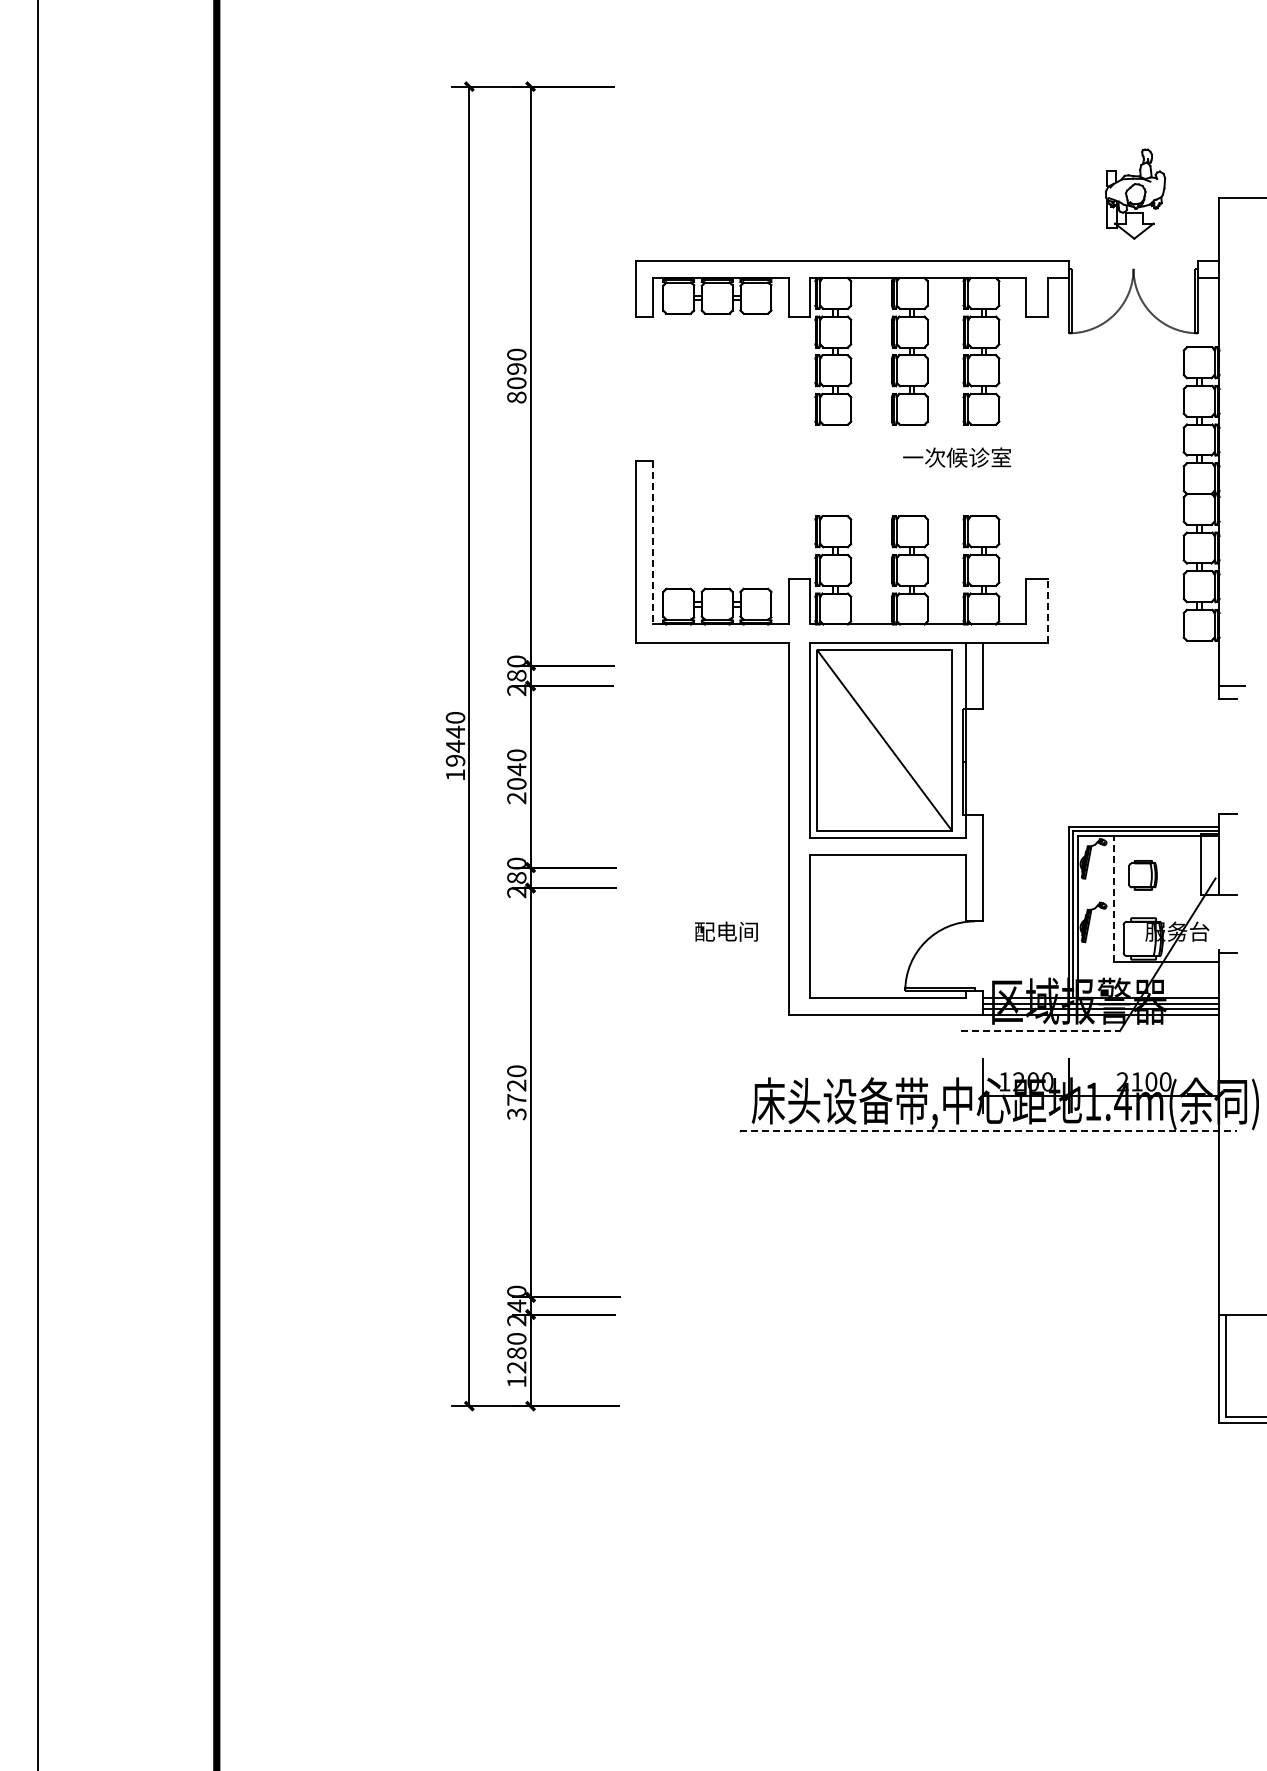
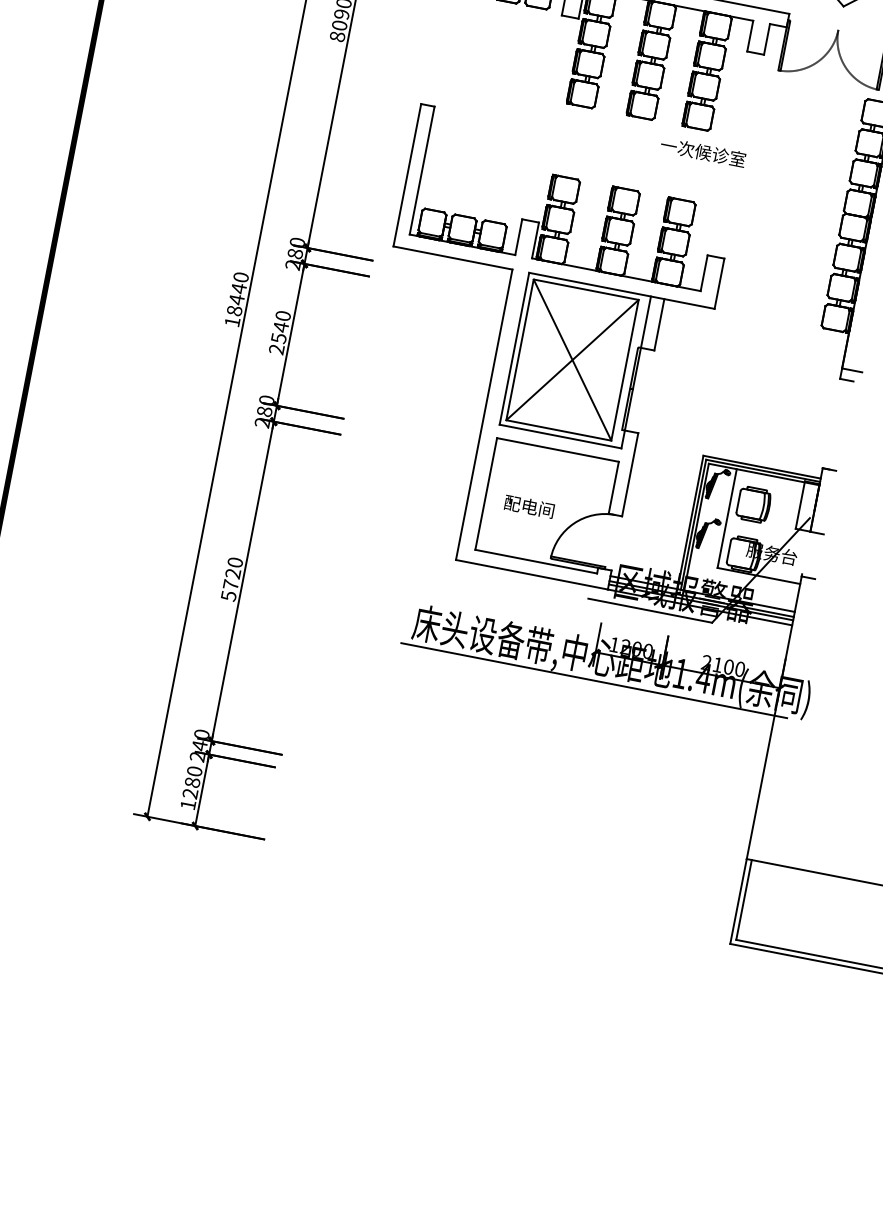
text: (957, 457) -> (703, 152), moved
line: (653, 542) -> (422, 170), dashed -> solid
line: (1047, 610) -> (719, 283), dashed -> solid
line: (884, 740) -> (572, 360), added
text: (455, 760) -> (234, 310), 19440 -> 18440
text: (516, 784) -> (278, 338), 2040 -> 2540
part: (1142, 875) -> (753, 504), size x1.43
line: (1113, 898) -> (727, 518), dashed -> solid
text: (726, 931) -> (529, 506), moved
line: (1041, 1031) -> (650, 611), dashed -> solid
text: (516, 1113) -> (228, 595), 3720 -> 5720
line: (987, 1130) -> (593, 680), dashed -> solid

